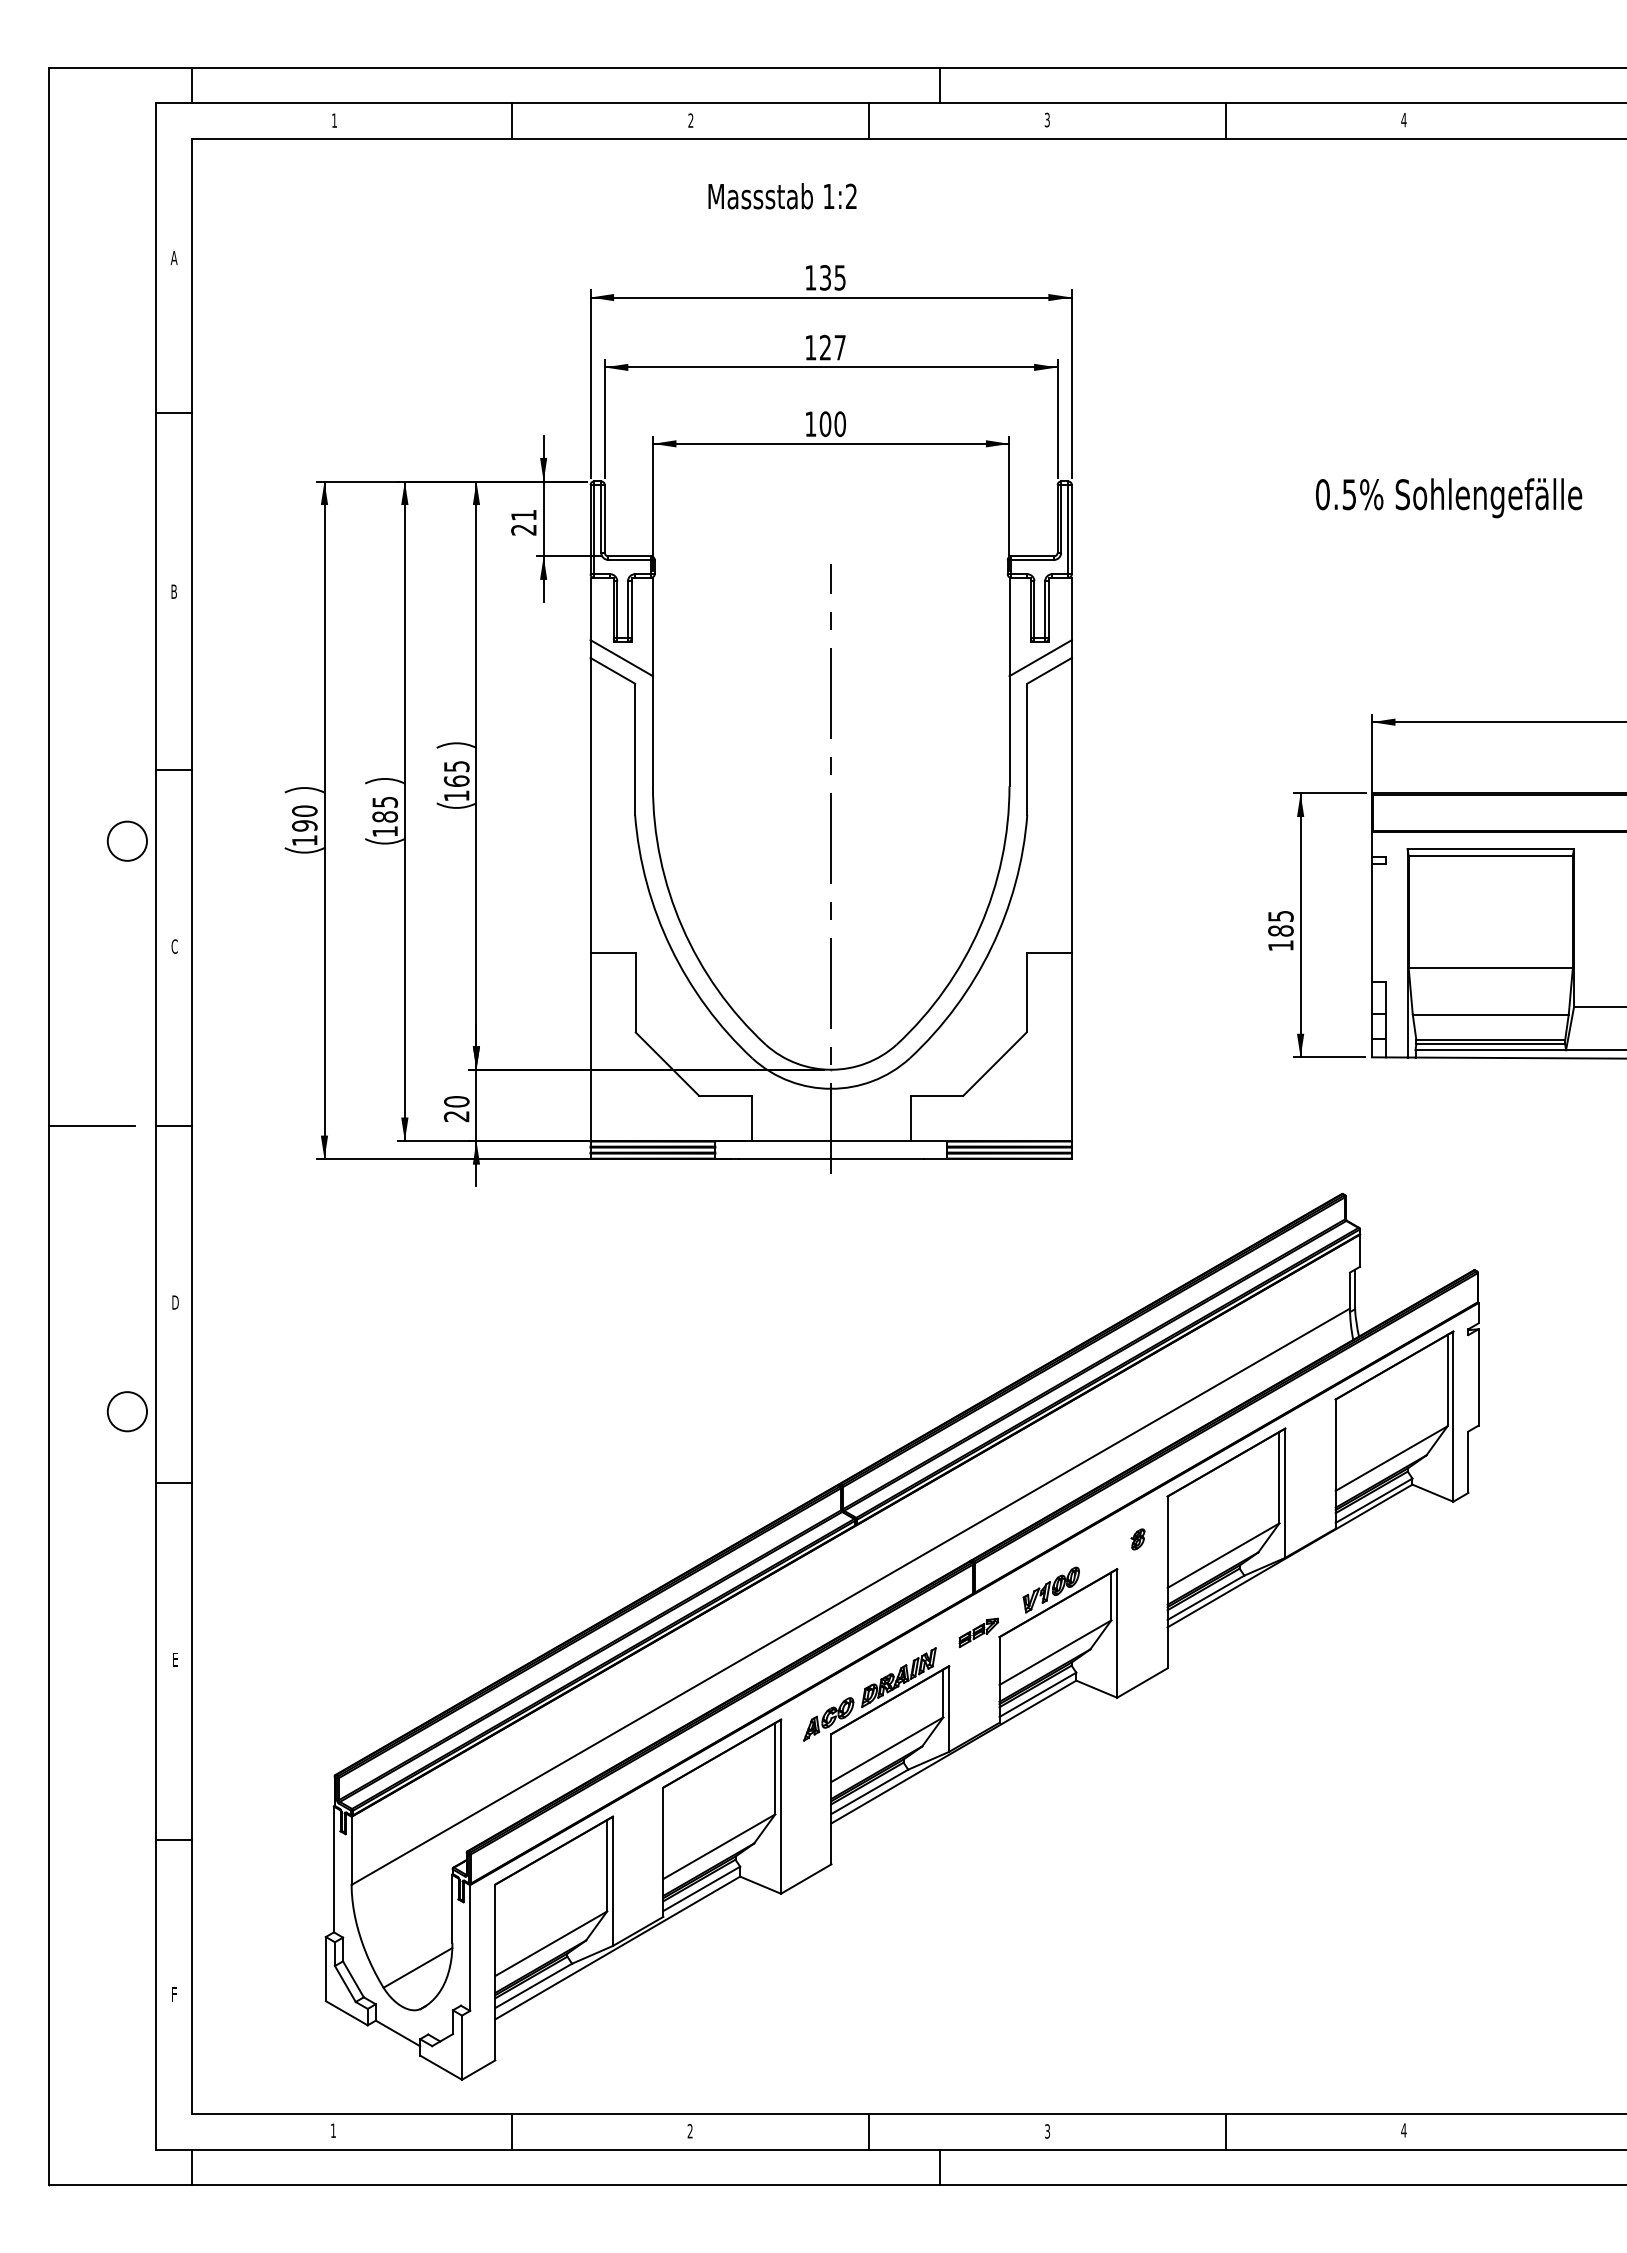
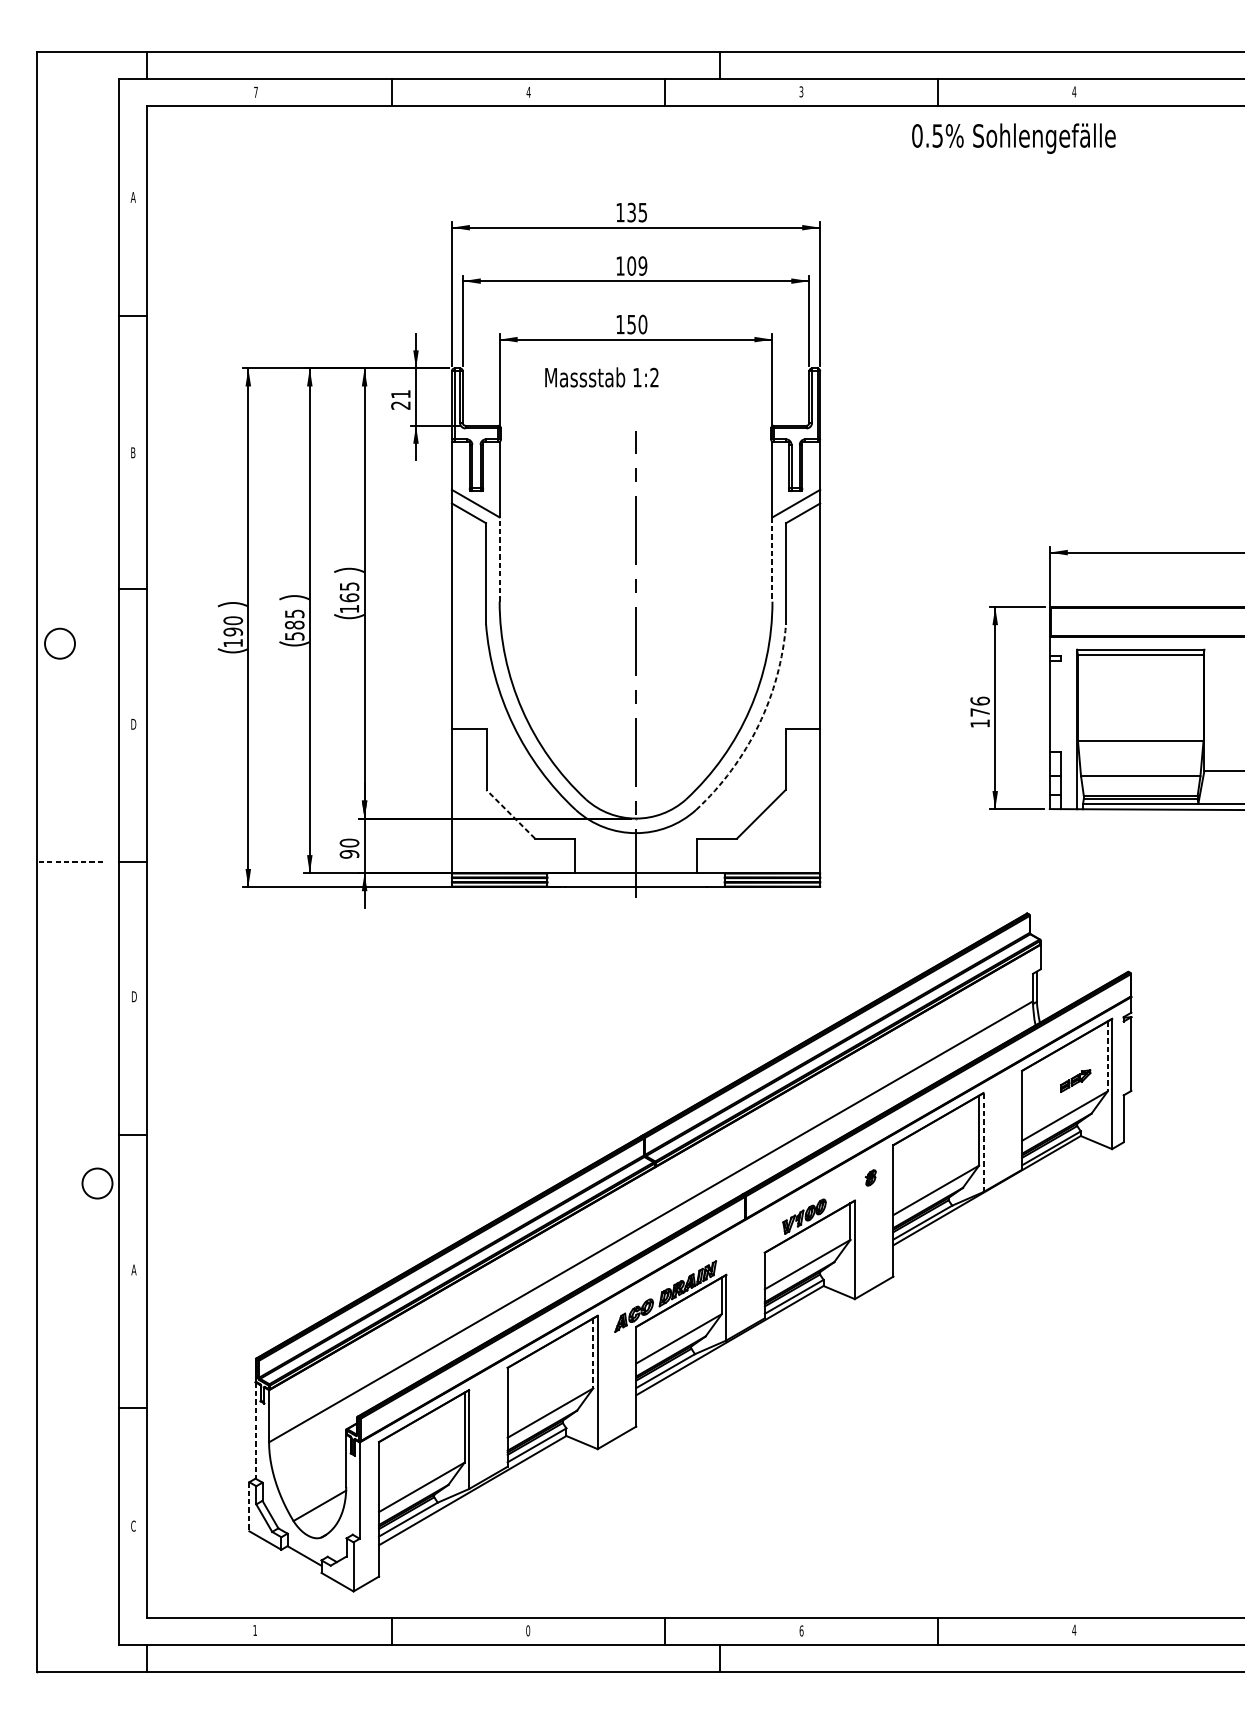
text: (334, 120) -> (255, 92), 1 -> 7
text: (690, 120) -> (528, 92), 2 -> 4
text: (782, 196) -> (601, 377), moved
text: (832, 347) -> (637, 265), 127 -> 109
text: (825, 424) -> (631, 324), 100 -> 150
text: (1449, 498) -> (1014, 138), moved
line: (652, 730) -> (499, 558), solid -> dashed
line: (1009, 731) -> (772, 559), solid -> dashed
text: (385, 831) -> (294, 636), 185 -> 585
circle: (126, 840) -> (59, 643), moved
text: (1280, 923) -> (979, 706), 185 -> 176
text: (174, 946) -> (133, 724), C -> D
arc: (991, 947) -> (758, 725), solid -> dashed
line: (667, 1064) -> (510, 814), solid -> dashed
text: (456, 1116) -> (349, 854), 20 -> 90
line: (91, 1126) -> (70, 862), solid -> dashed
line: (1447, 1380) -> (1107, 1056), solid -> dashed
circle: (126, 1411) -> (96, 1183), moved
line: (1285, 1493) -> (983, 1142), solid -> dashed
part: (978, 1632) -> (1075, 1080), moved
text: (174, 1659) -> (133, 1269), E -> A
line: (775, 1768) -> (593, 1353), solid -> dashed
line: (333, 1869) -> (255, 1430), solid -> dashed
line: (325, 1969) -> (249, 1507), solid -> dashed
text: (174, 1994) -> (133, 1526), F -> C
text: (689, 2131) -> (527, 1631), 2 -> 0
text: (1047, 2131) -> (801, 1631), 3 -> 6

